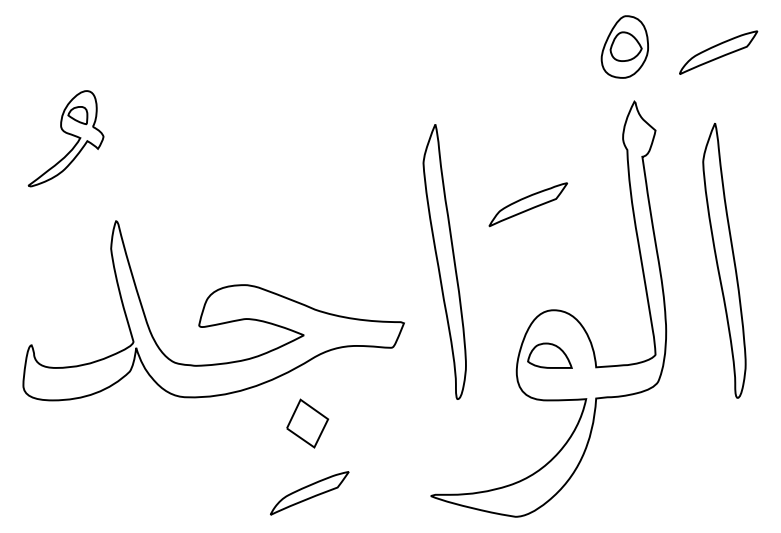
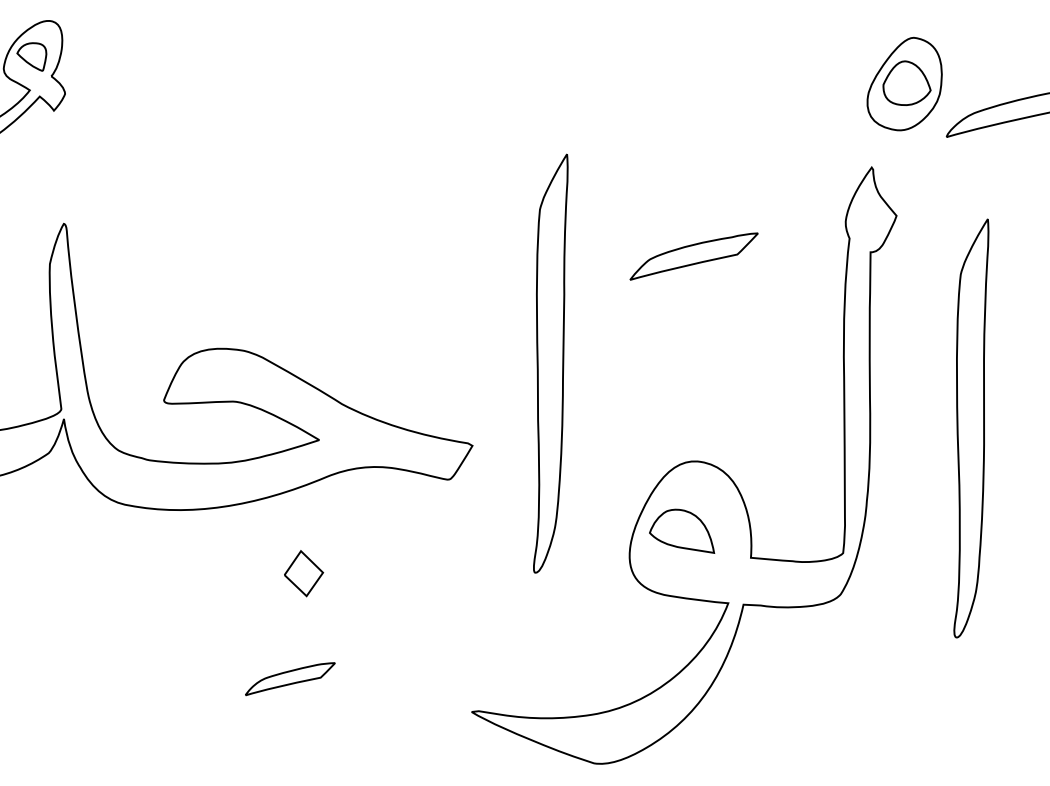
part: (624, 46) -> (905, 83), moved
part: (528, 204) -> (694, 256), moved
part: (307, 423) -> (303, 573), size x0.6
part: (309, 493) -> (289, 679), size x0.7

